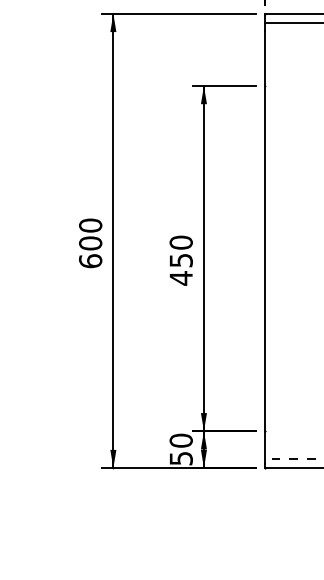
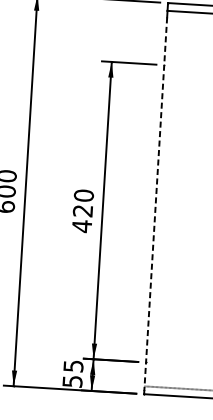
line: (264, 247) -> (155, 204), solid -> dashed
text: (180, 260) -> (82, 210), 450 -> 420
text: (180, 440) -> (72, 366), 50 -> 55

